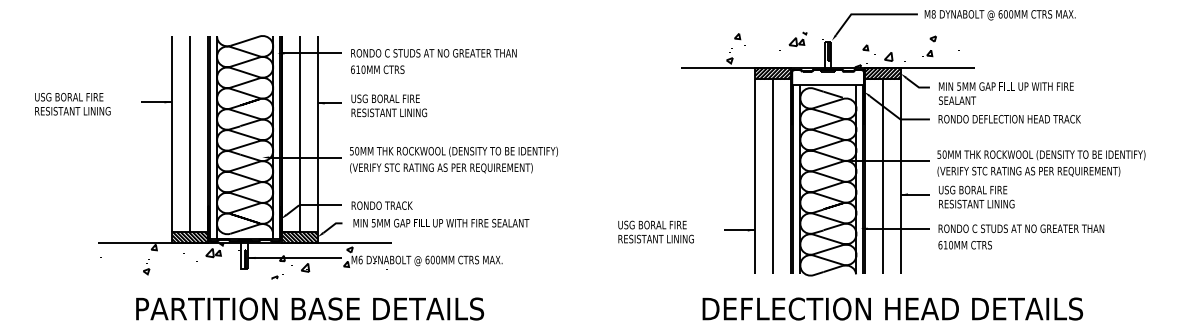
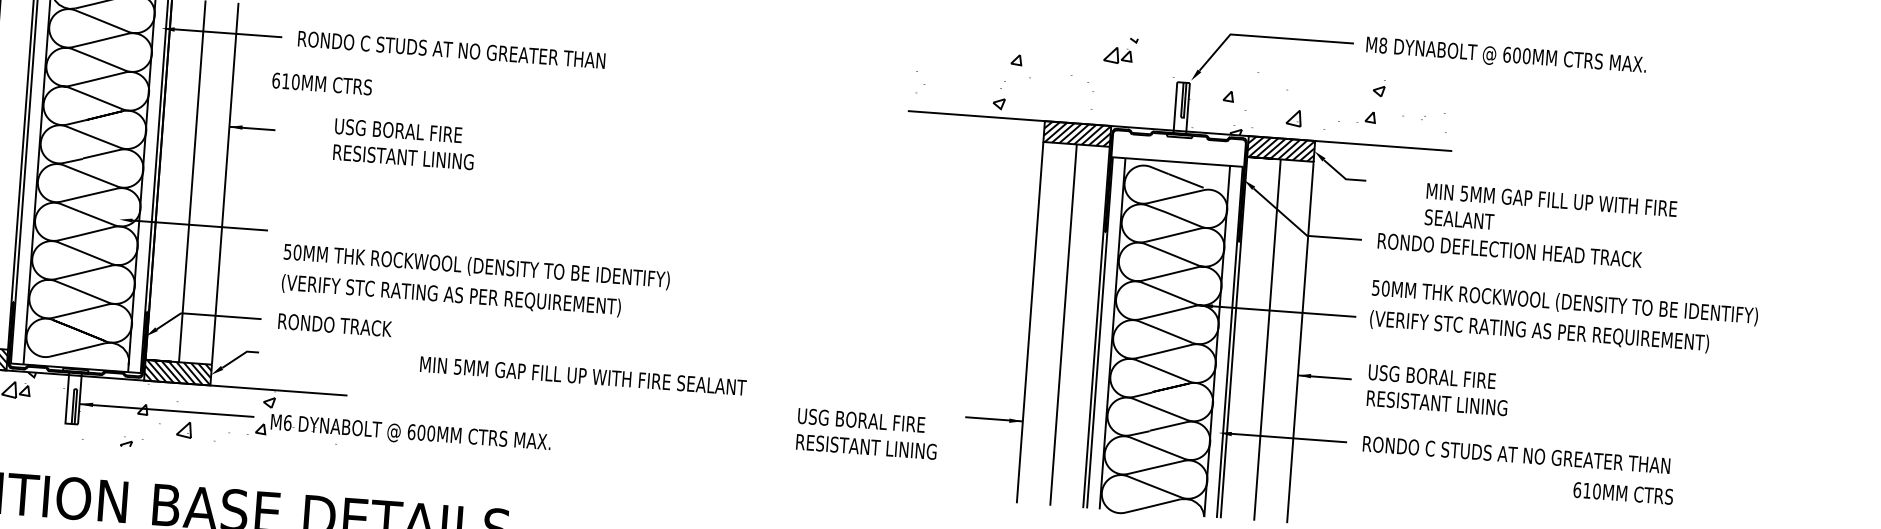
part: (797, 38) -> (1119, 48), moved
part: (868, 49) -> (1233, 100), moved
text: (377, 69) -> (321, 83), moved
text: (1006, 93) -> (1551, 212), moved
text: (389, 105) -> (404, 143), moved
text: (453, 159) -> (474, 281), moved
text: (1041, 163) -> (1564, 318), moved
text: (441, 223) -> (583, 376), moved
text: (655, 231) -> (866, 432), moved
text: (964, 245) -> (1621, 493), moved

